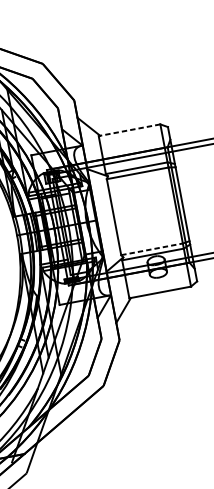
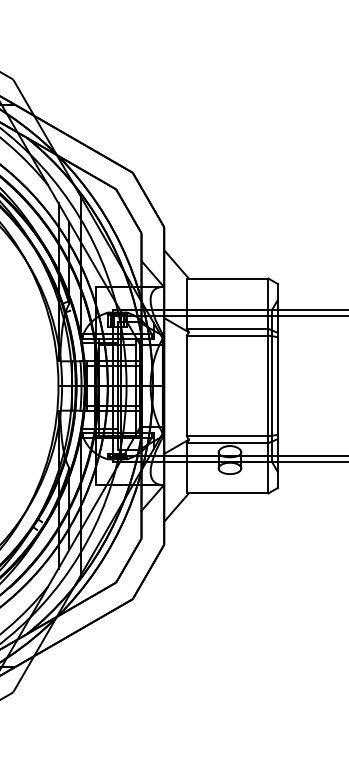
line: (129, 130) -> (227, 278), dashed -> solid
line: (151, 249) -> (227, 436), dashed -> solid

